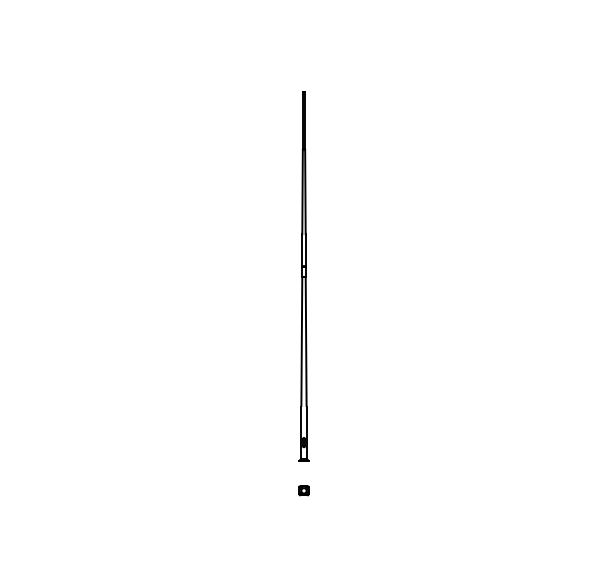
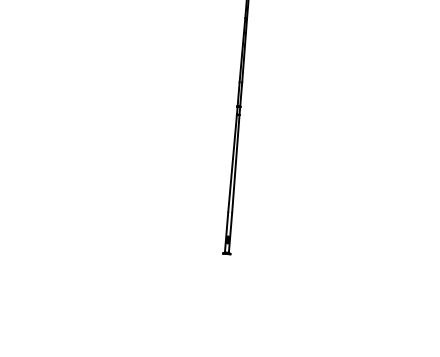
part: (303, 490) -> (224, 276), removed

